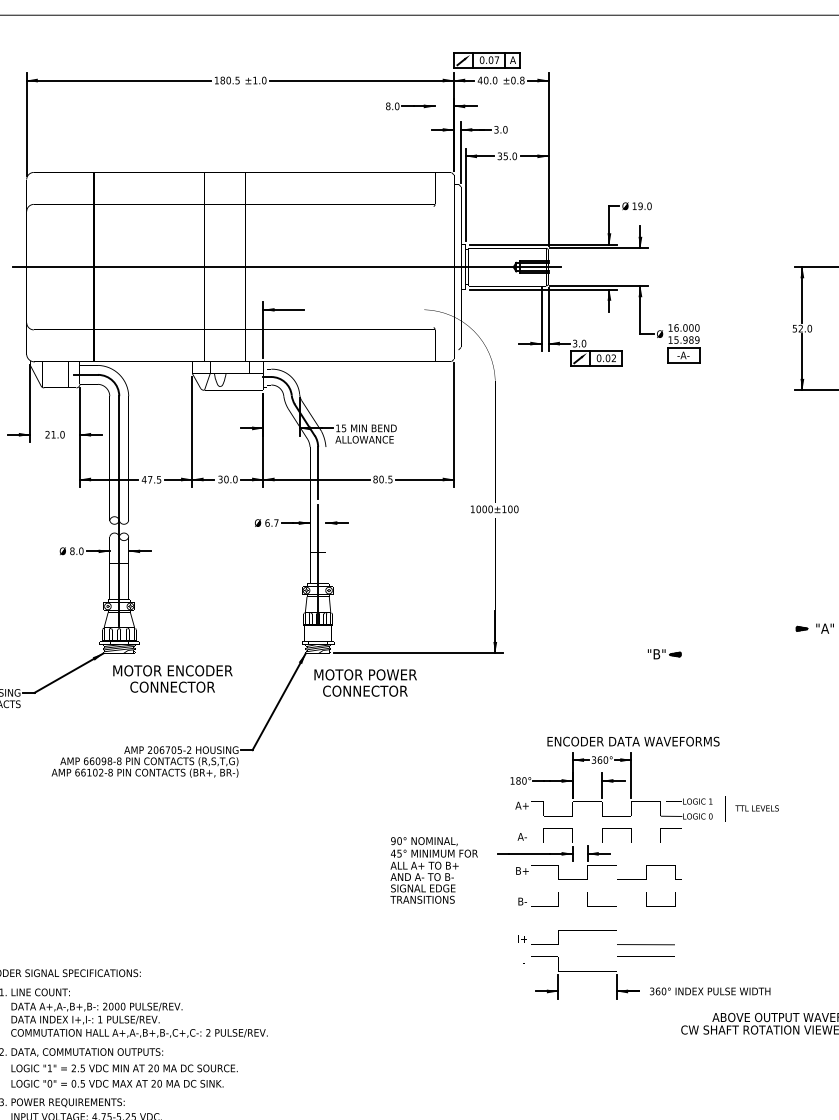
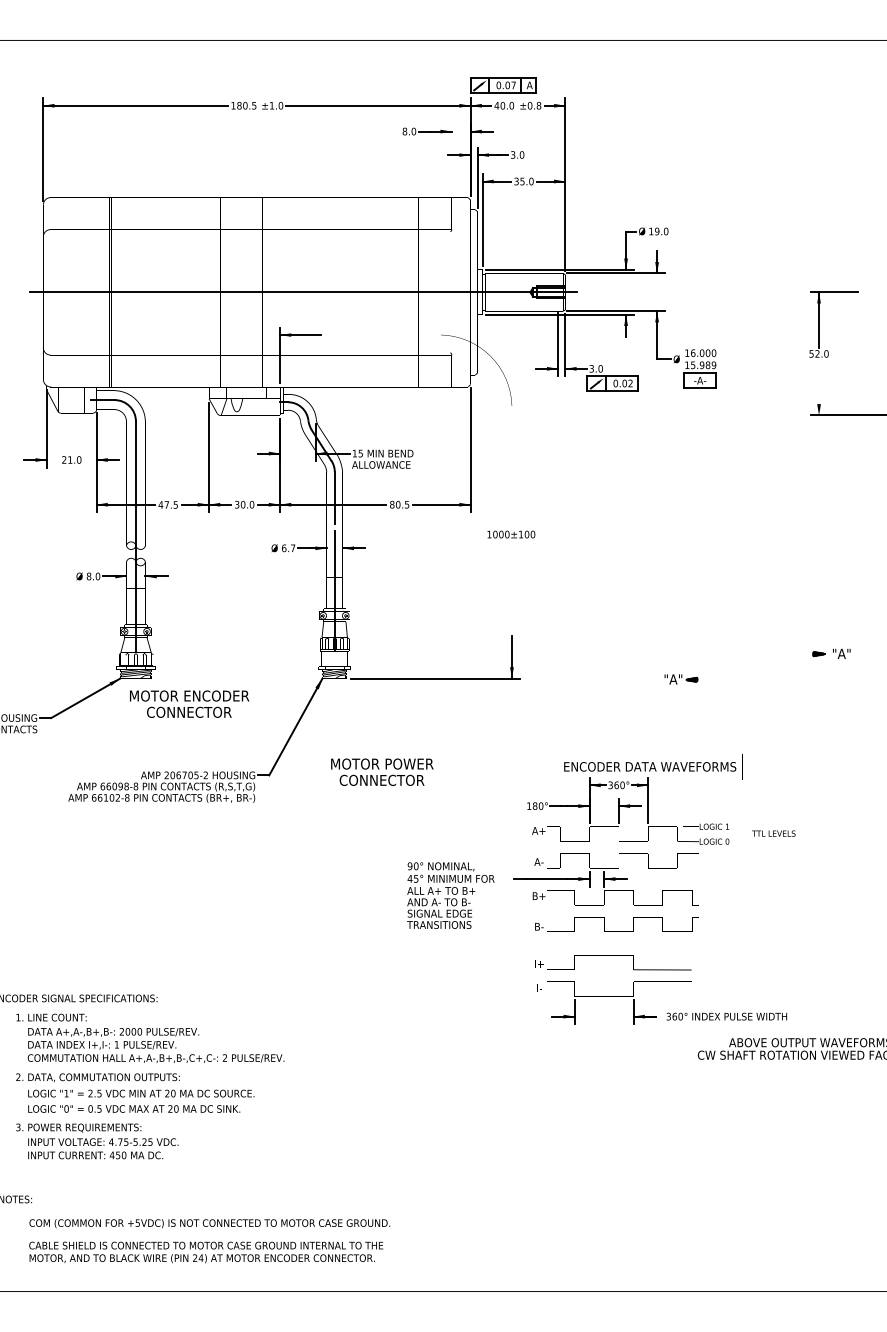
line: (802, 362) -> (819, 387), removed
text: (656, 654) -> (673, 679), "B" -> "A"
text: (365, 682) -> (382, 771), moved
line: (725, 808) -> (742, 766), moved

